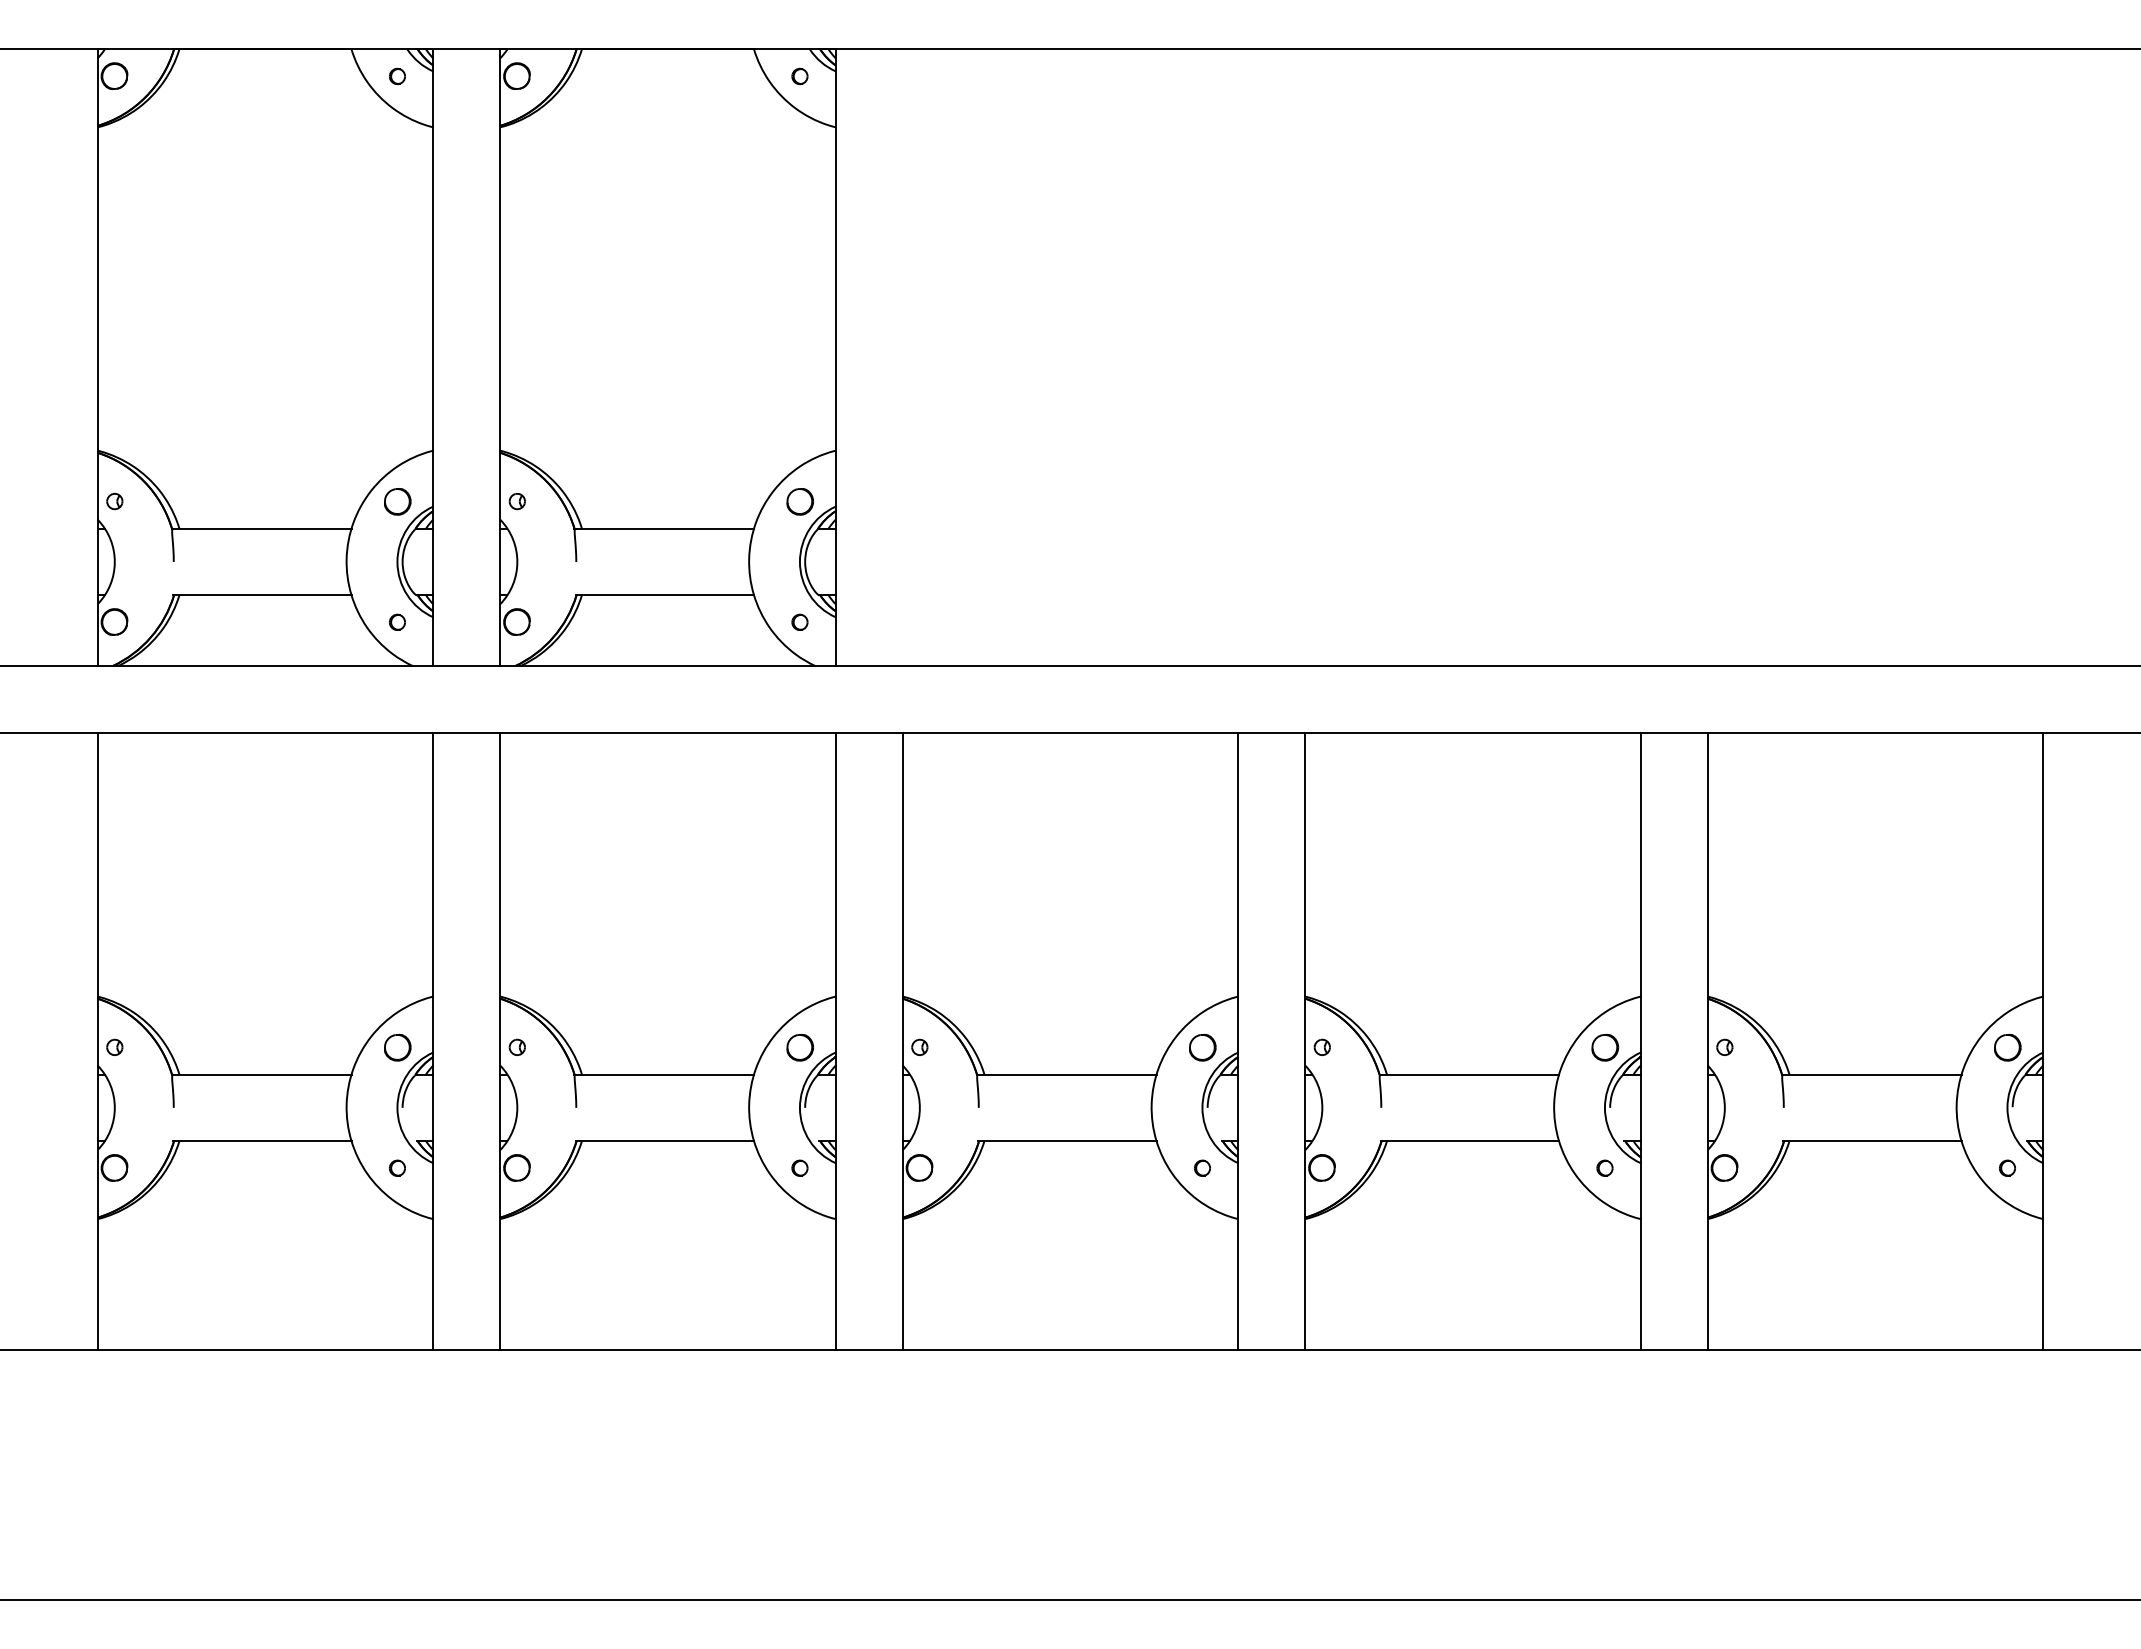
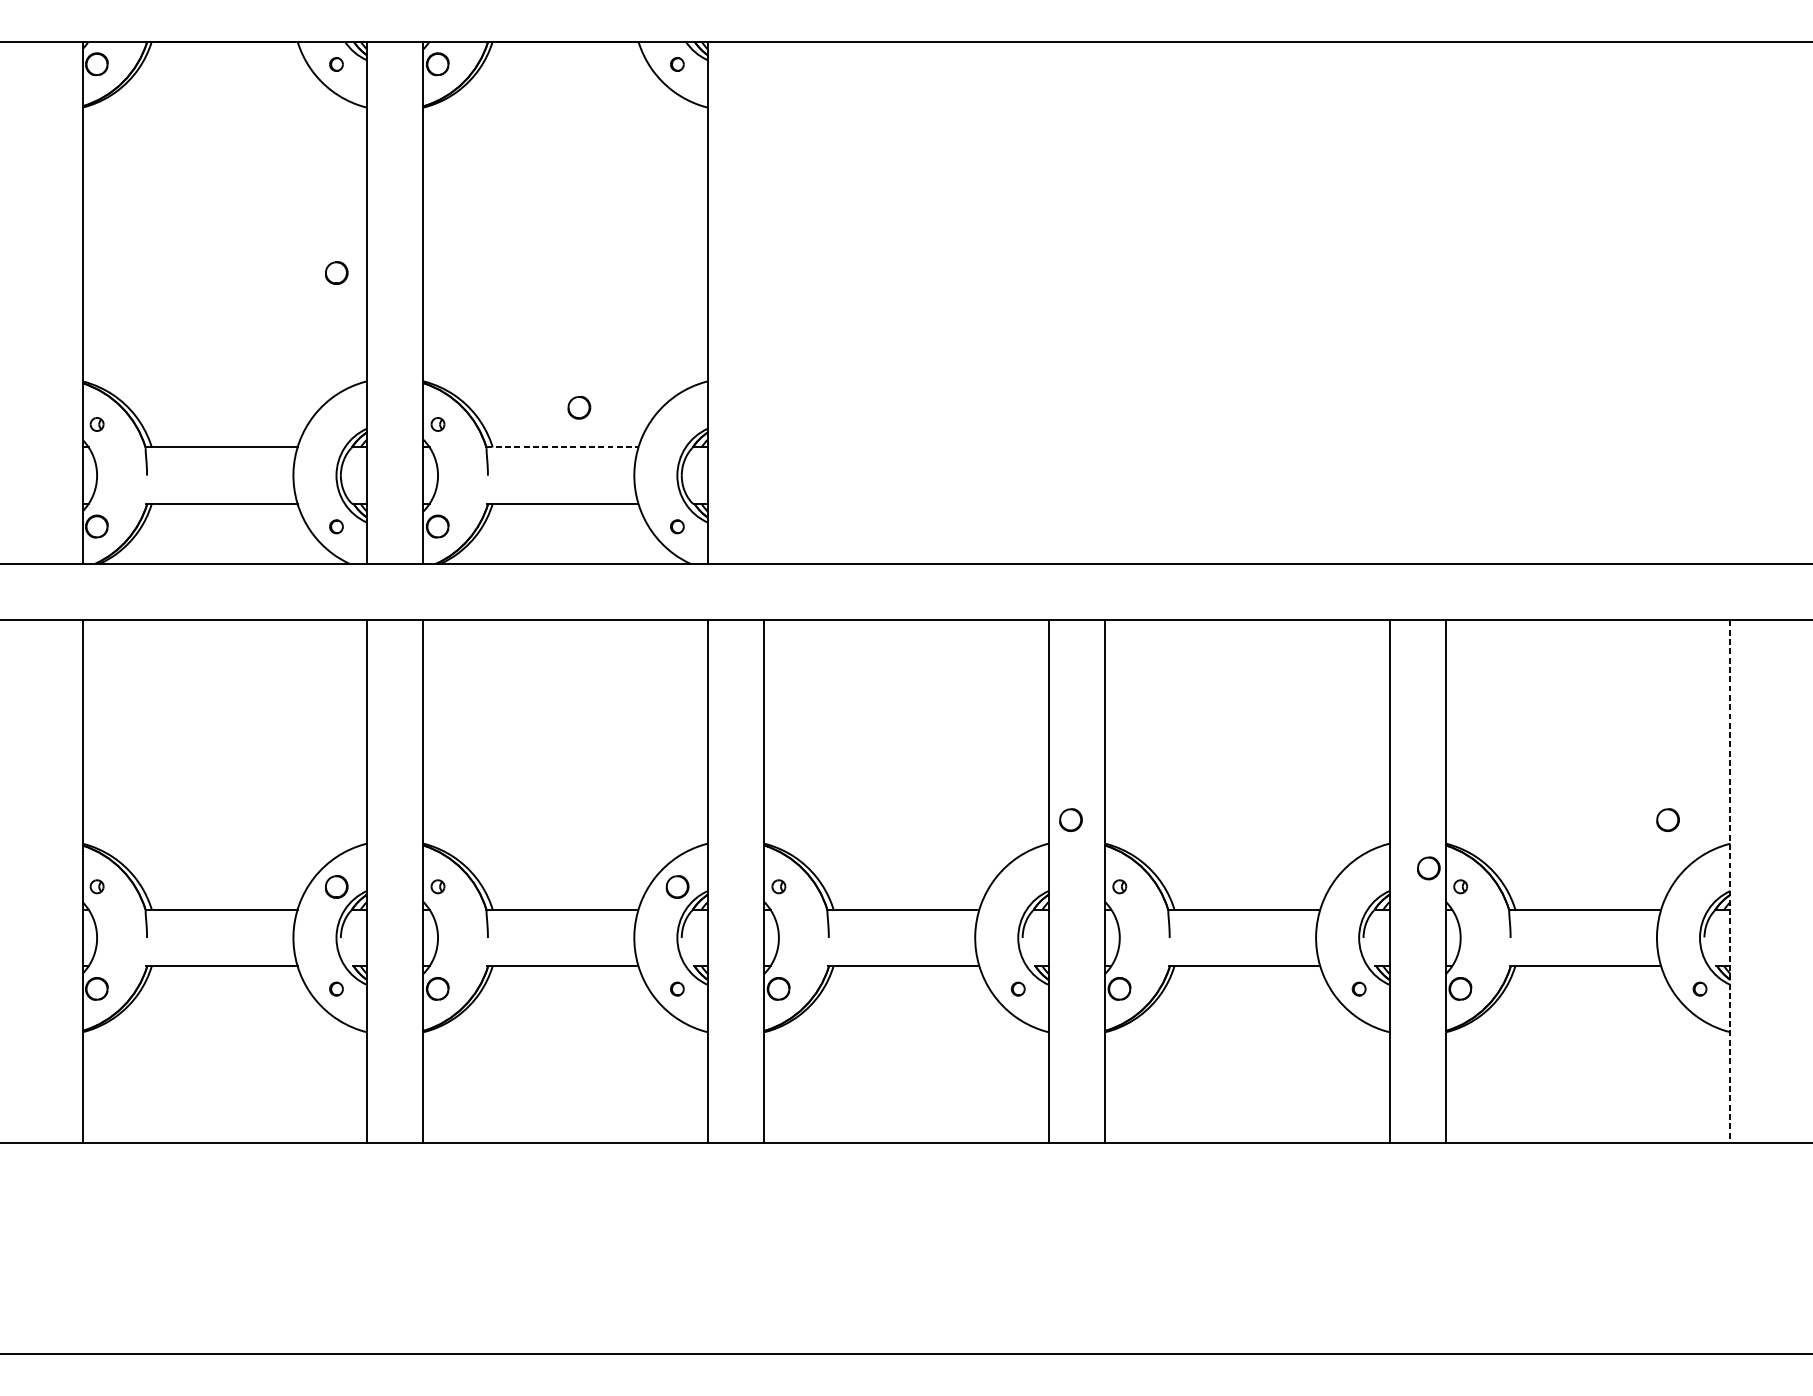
part: (397, 501) -> (336, 272), moved
part: (800, 501) -> (579, 407), moved
line: (664, 528) -> (562, 447), solid -> dashed
line: (2043, 1041) -> (1730, 881), solid -> dashed
part: (1202, 1047) -> (1070, 819), moved
part: (1605, 1047) -> (1429, 868), moved
part: (2007, 1047) -> (1667, 819), moved

